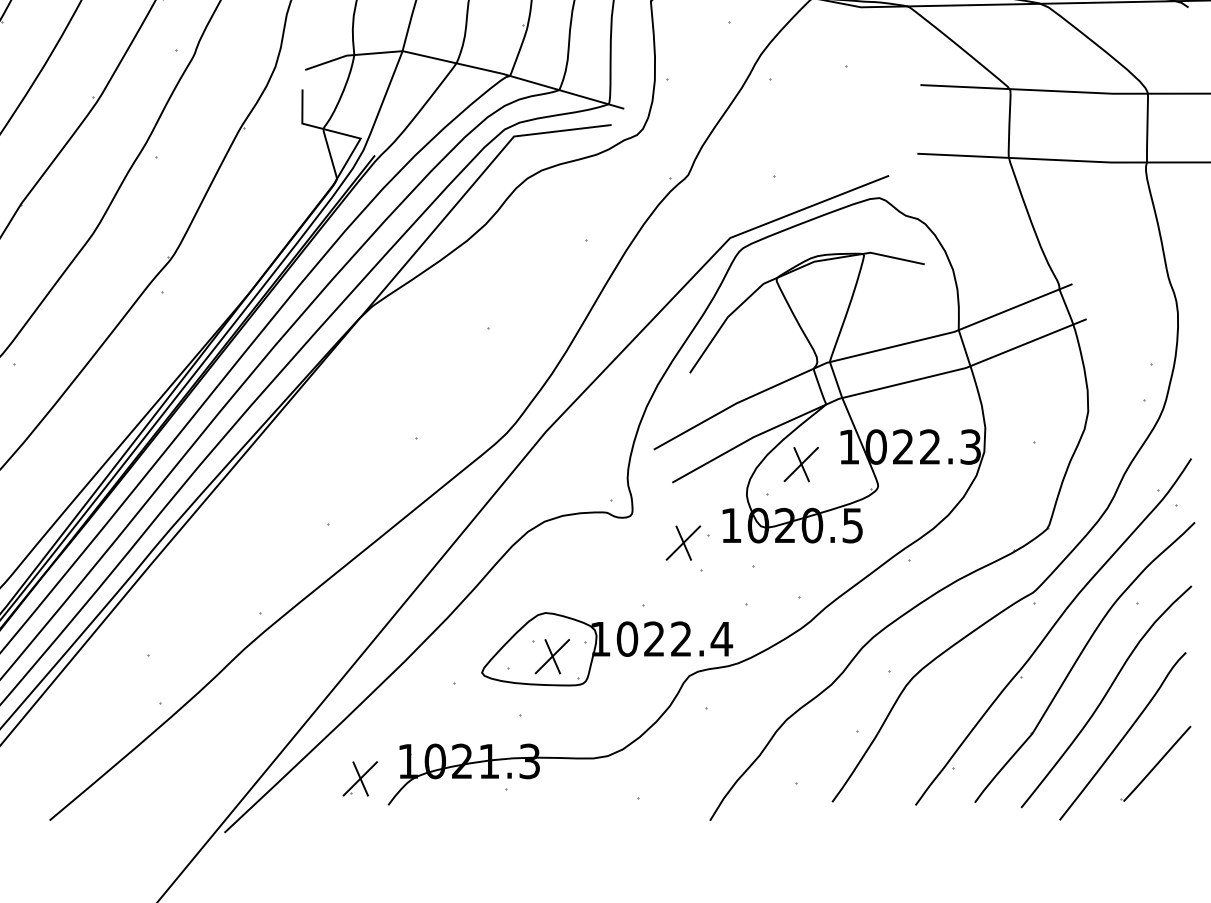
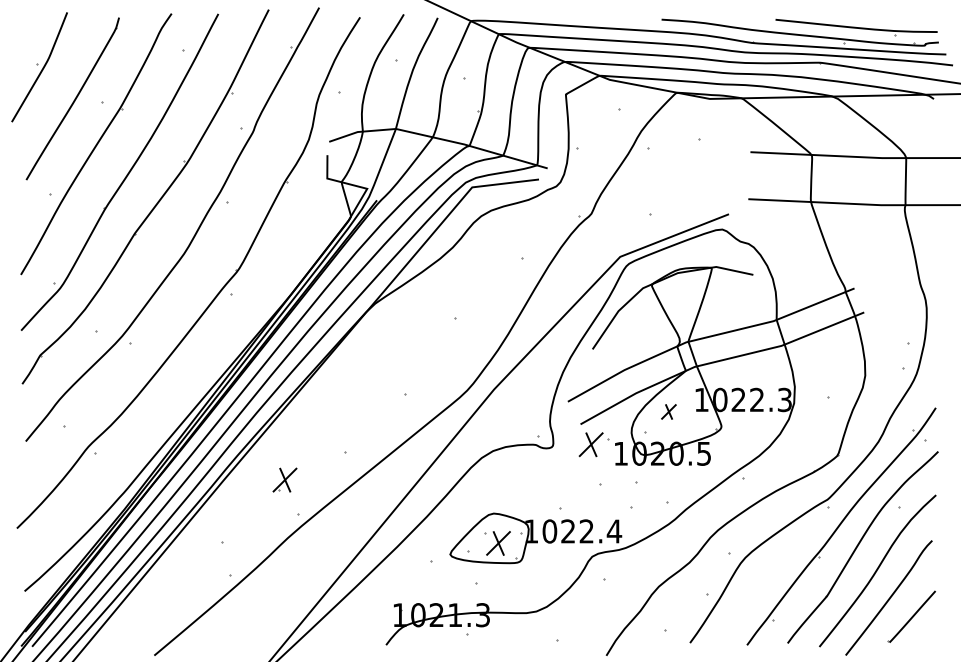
part: (800, 463) -> (668, 411), size x0.6
part: (686, 542) -> (593, 444), moved
part: (359, 777) -> (284, 479), moved

